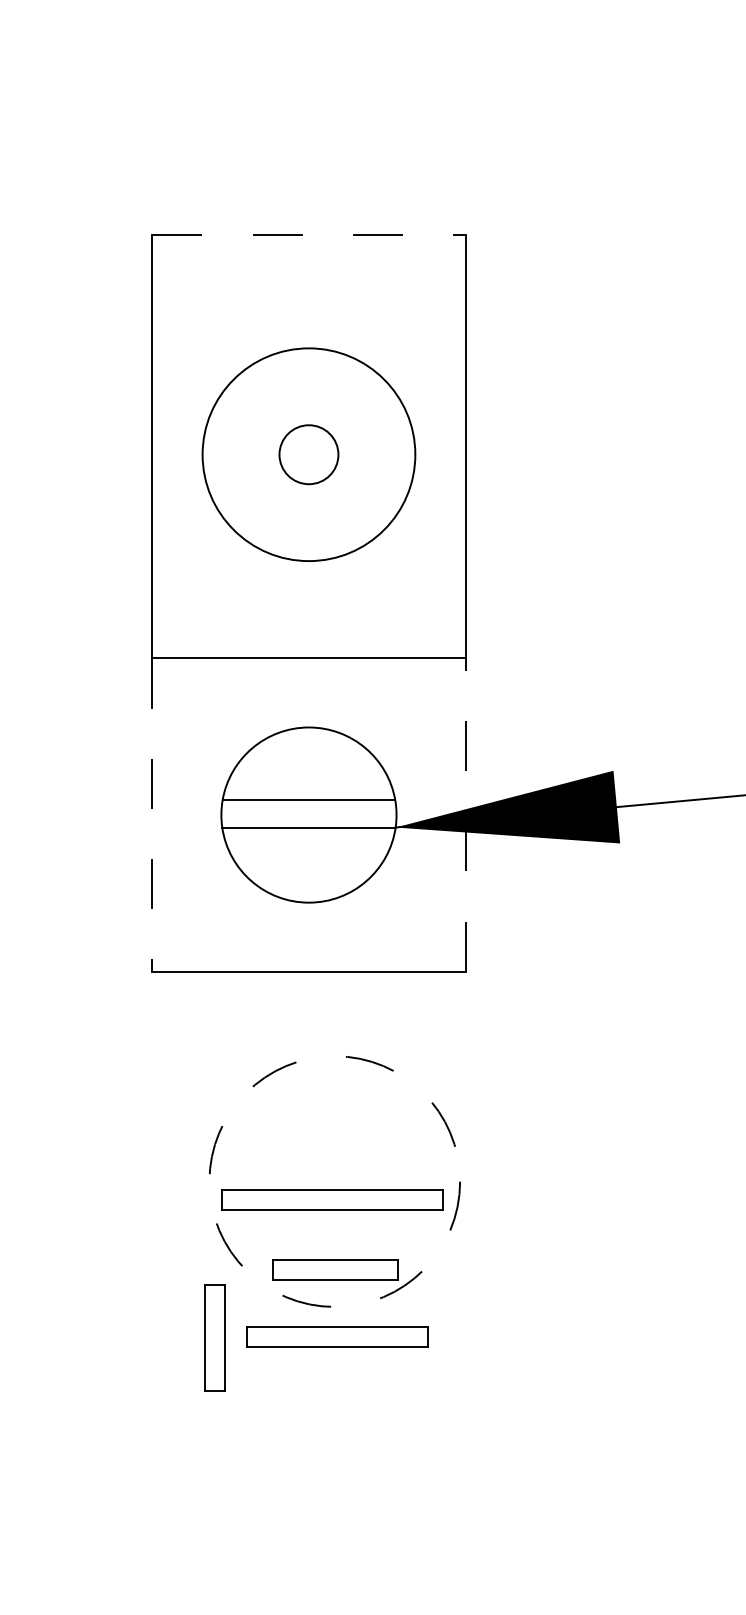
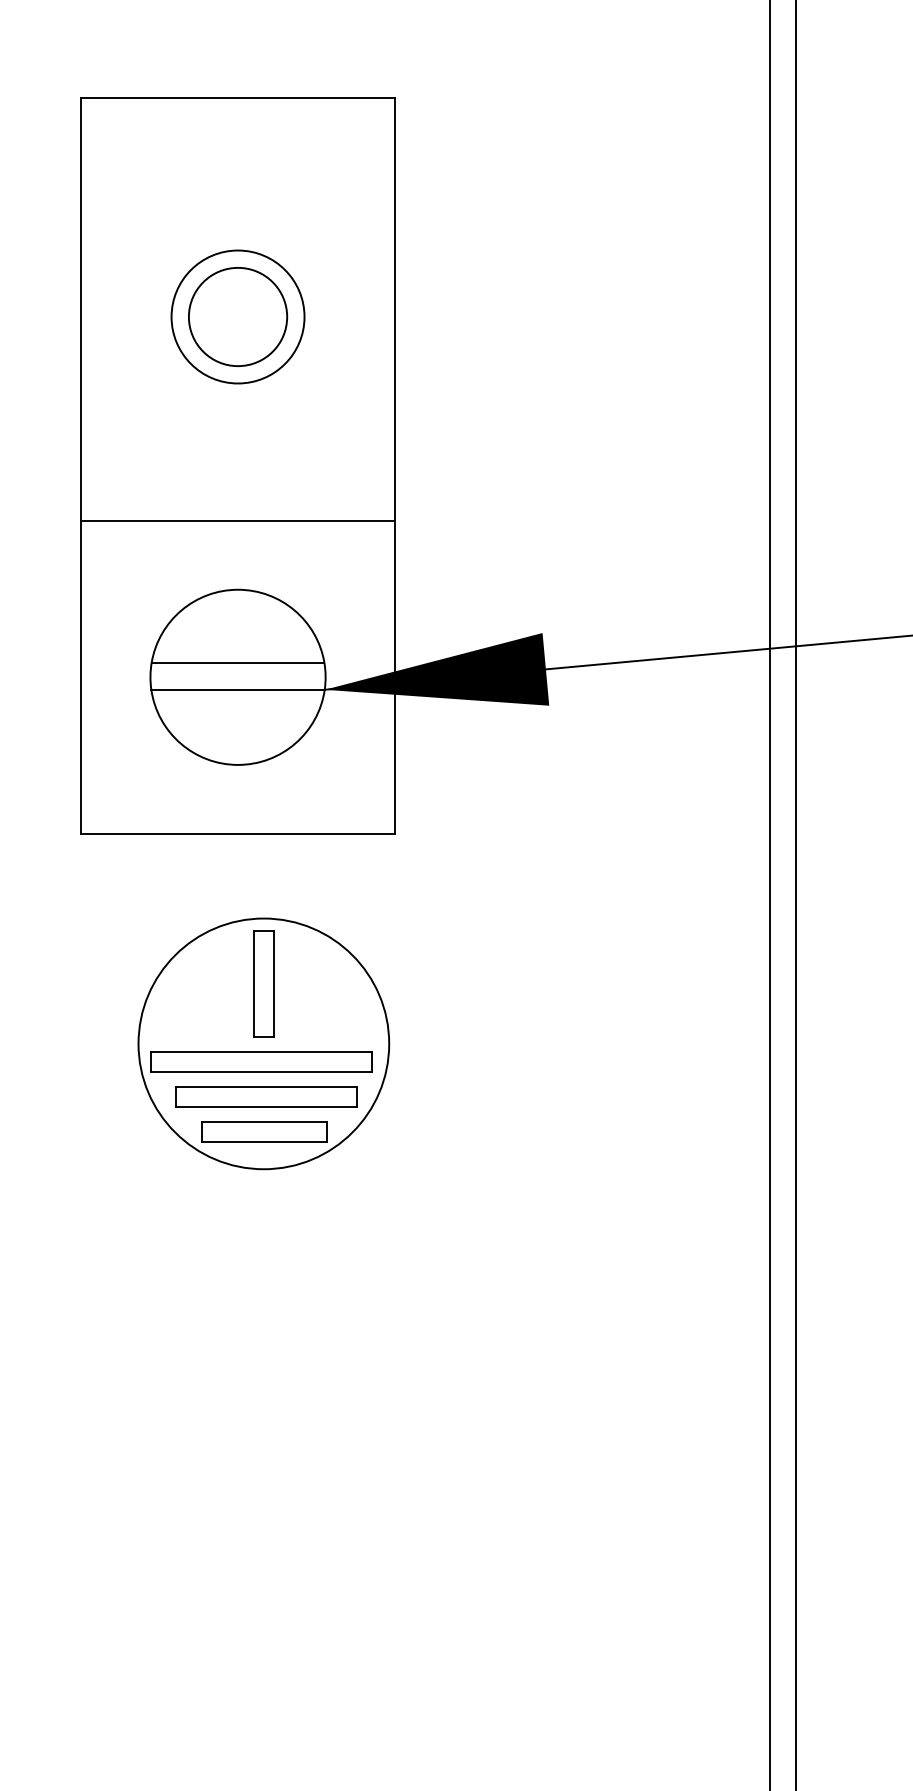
line: (309, 235) -> (238, 97), dashed -> solid
circle: (308, 454) -> (237, 316), size x0.62
circle: (308, 454) -> (237, 316), size x1.67
line: (152, 815) -> (81, 677), dashed -> solid
line: (465, 815) -> (394, 677), dashed -> solid
circle: (334, 1181) -> (263, 1043), dashed -> solid
part: (337, 1336) -> (266, 1096), moved
part: (214, 1337) -> (263, 983), moved

